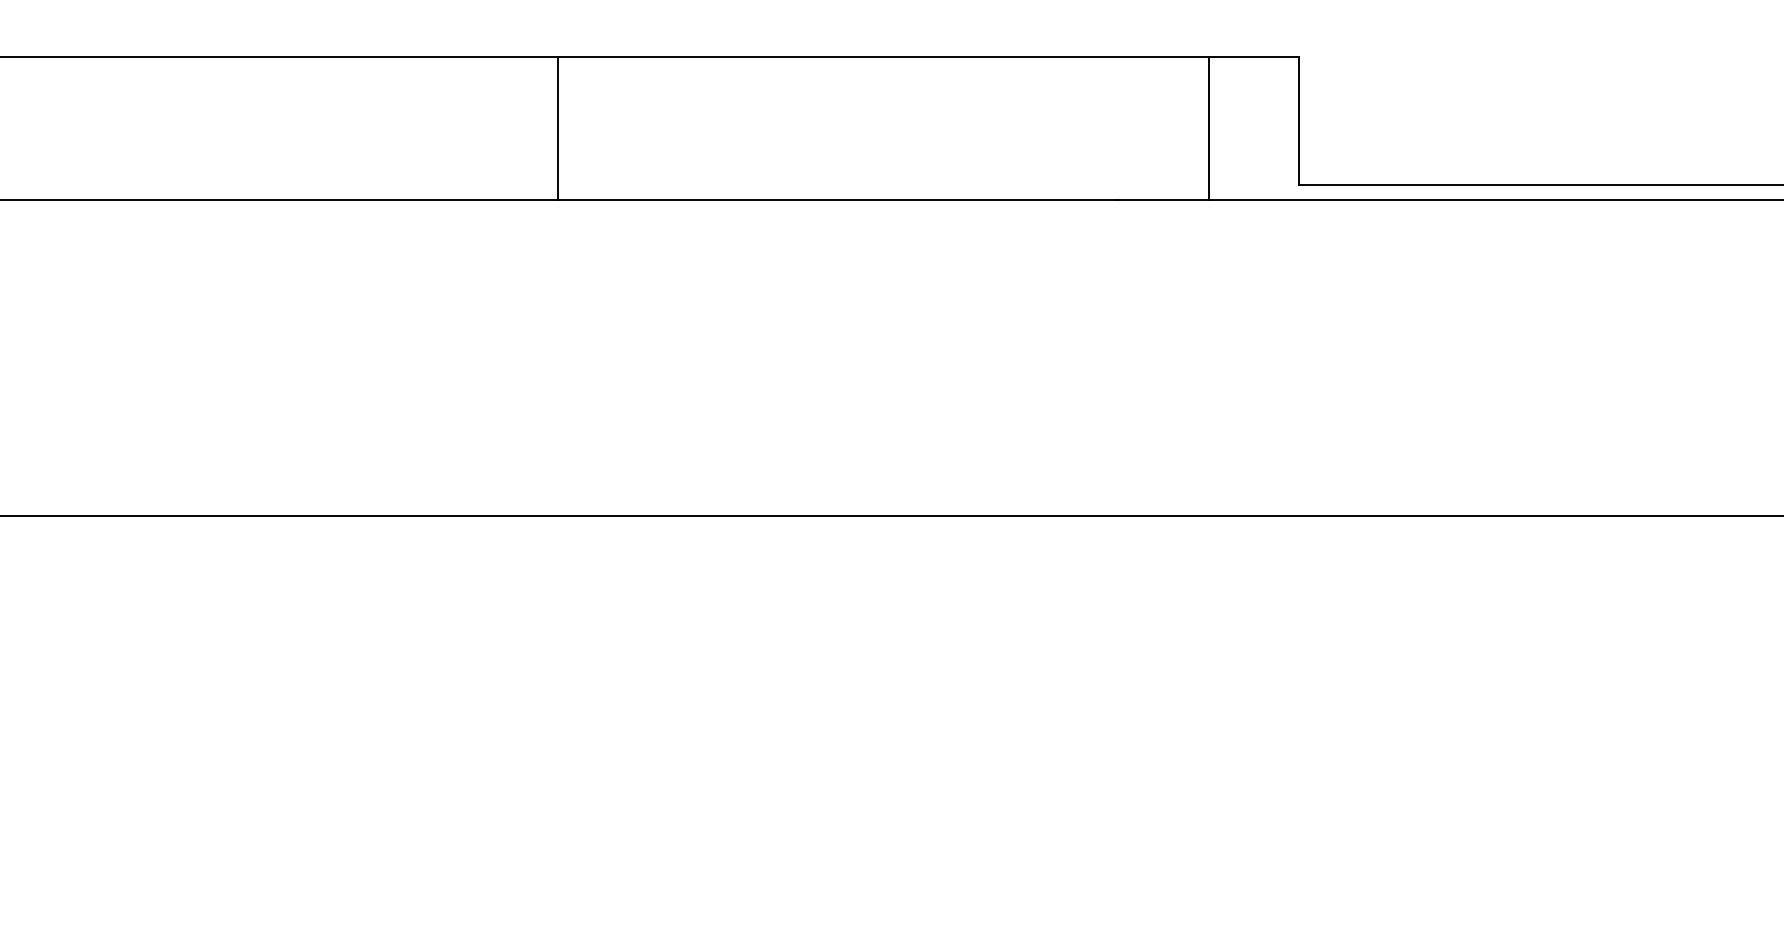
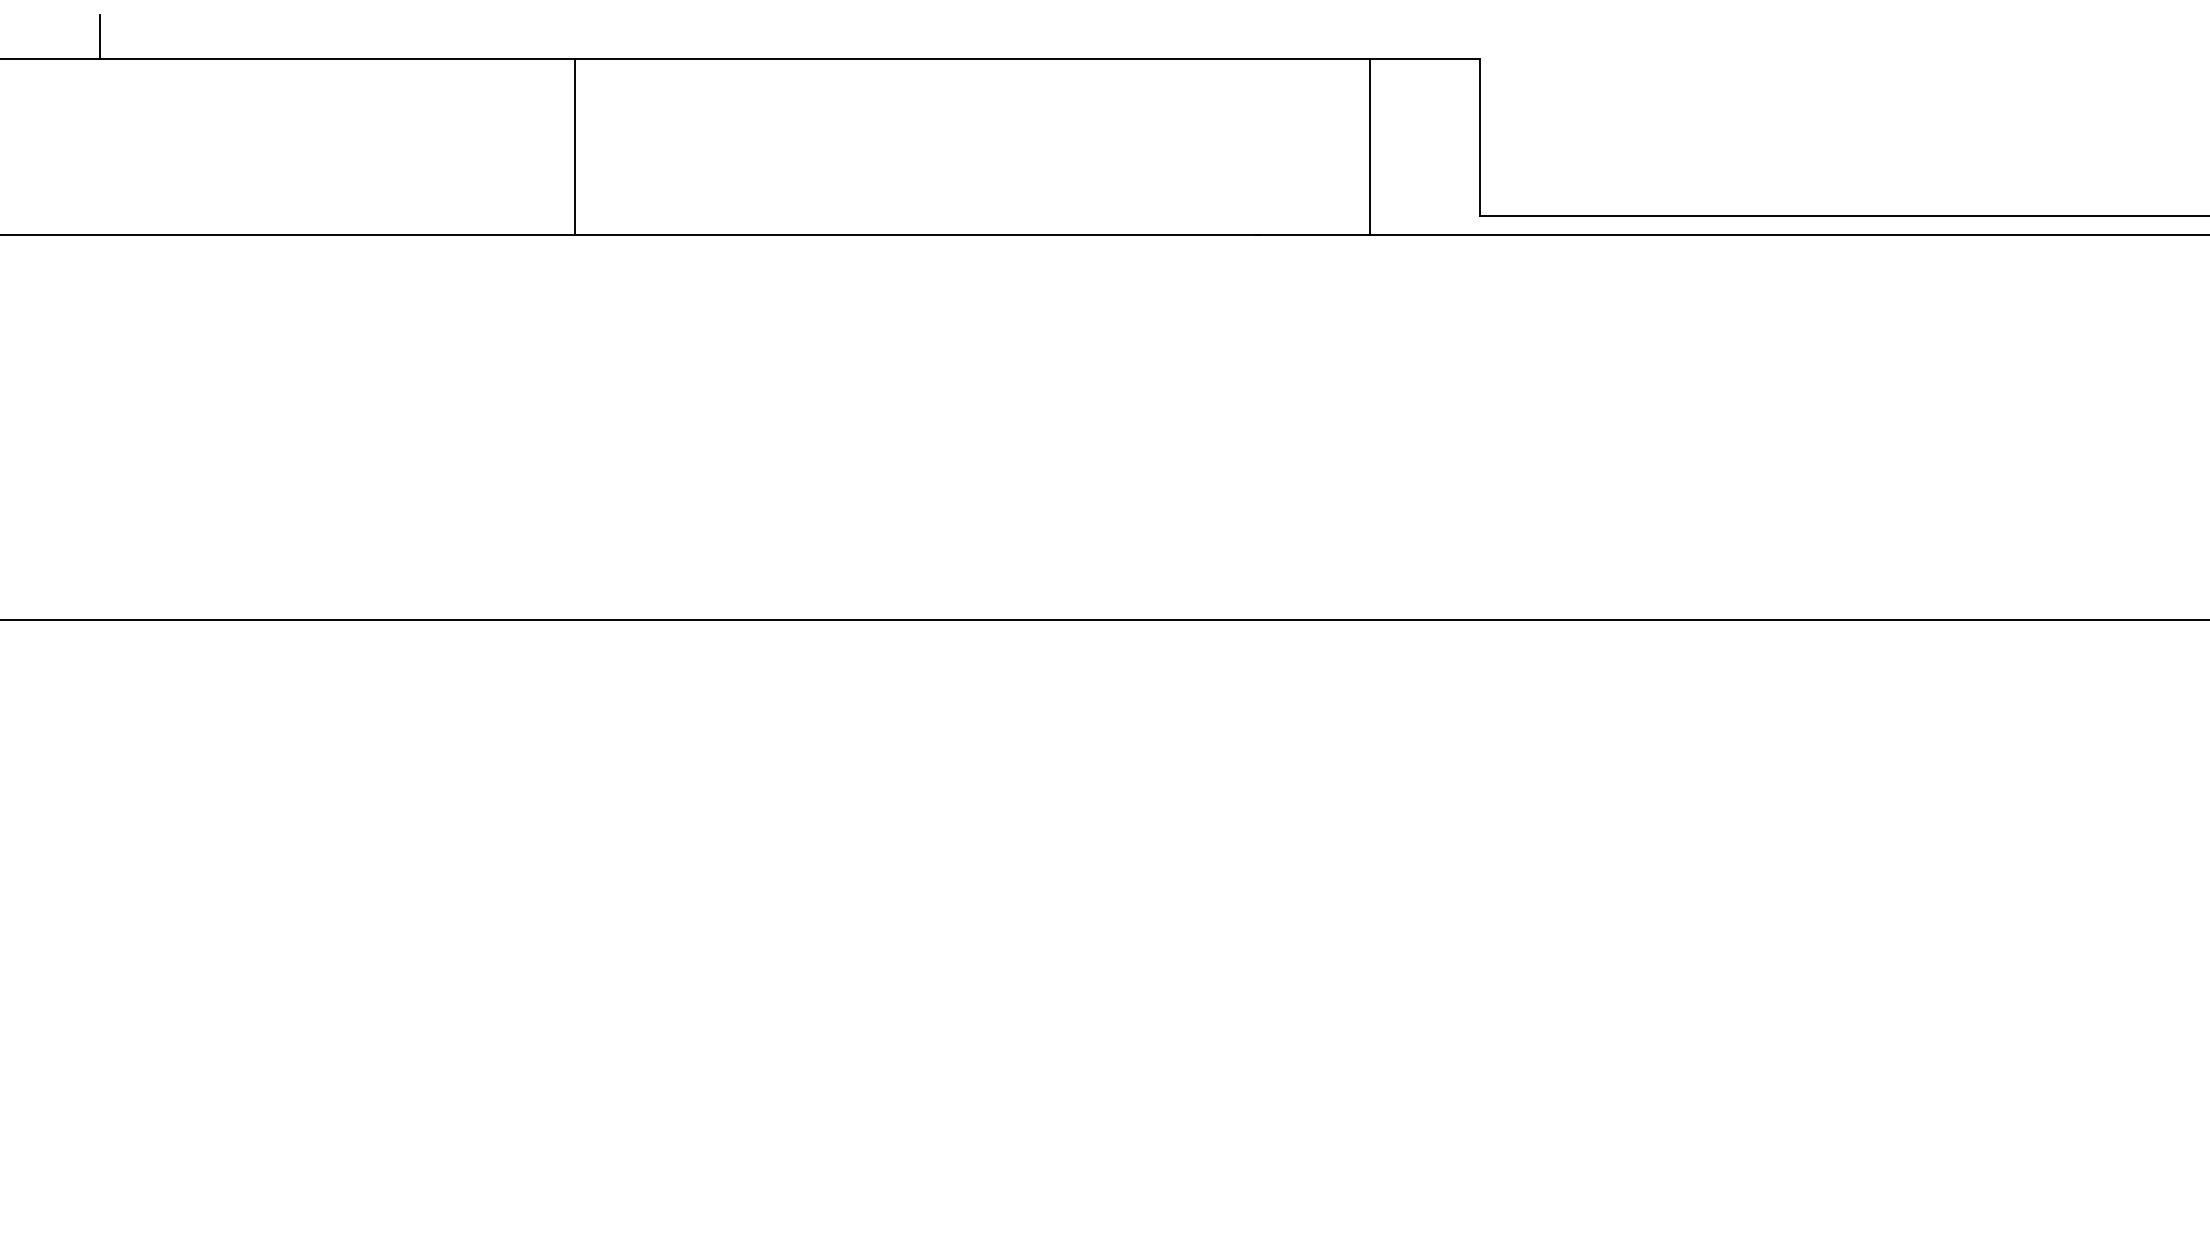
line: (169, 38) -> (100, 36), added

